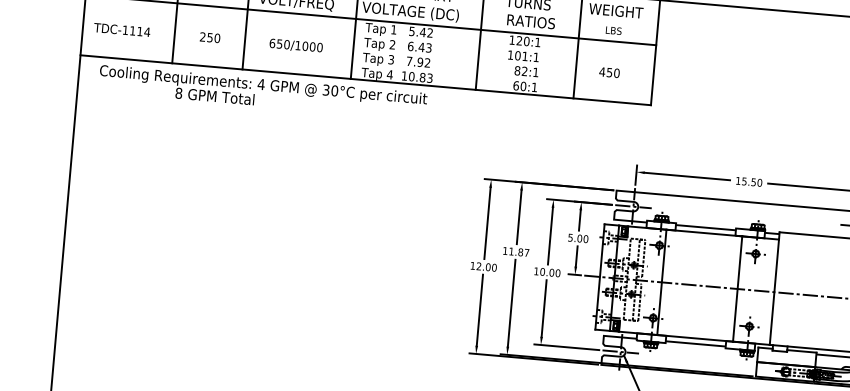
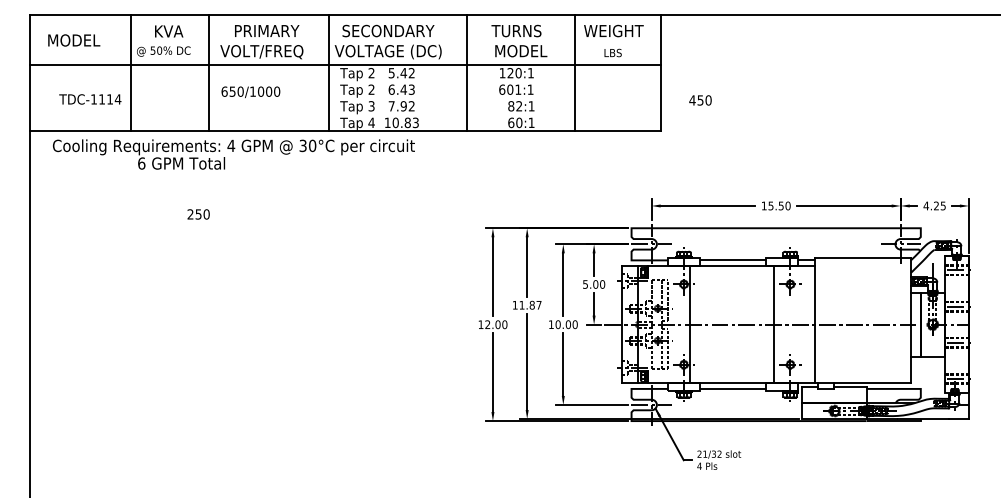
text: (531, 22) -> (521, 51), RATIOS -> MODEL
text: (122, 30) -> (90, 99), moved
text: (393, 30) -> (371, 73), 1 -> 2
text: (210, 37) -> (198, 214), moved
text: (295, 46) -> (250, 92), moved
text: (510, 54) -> (502, 89), 101:1 -> 601:1
text: (609, 72) -> (700, 100), moved
text: (178, 93) -> (141, 163), 8 -> 6

